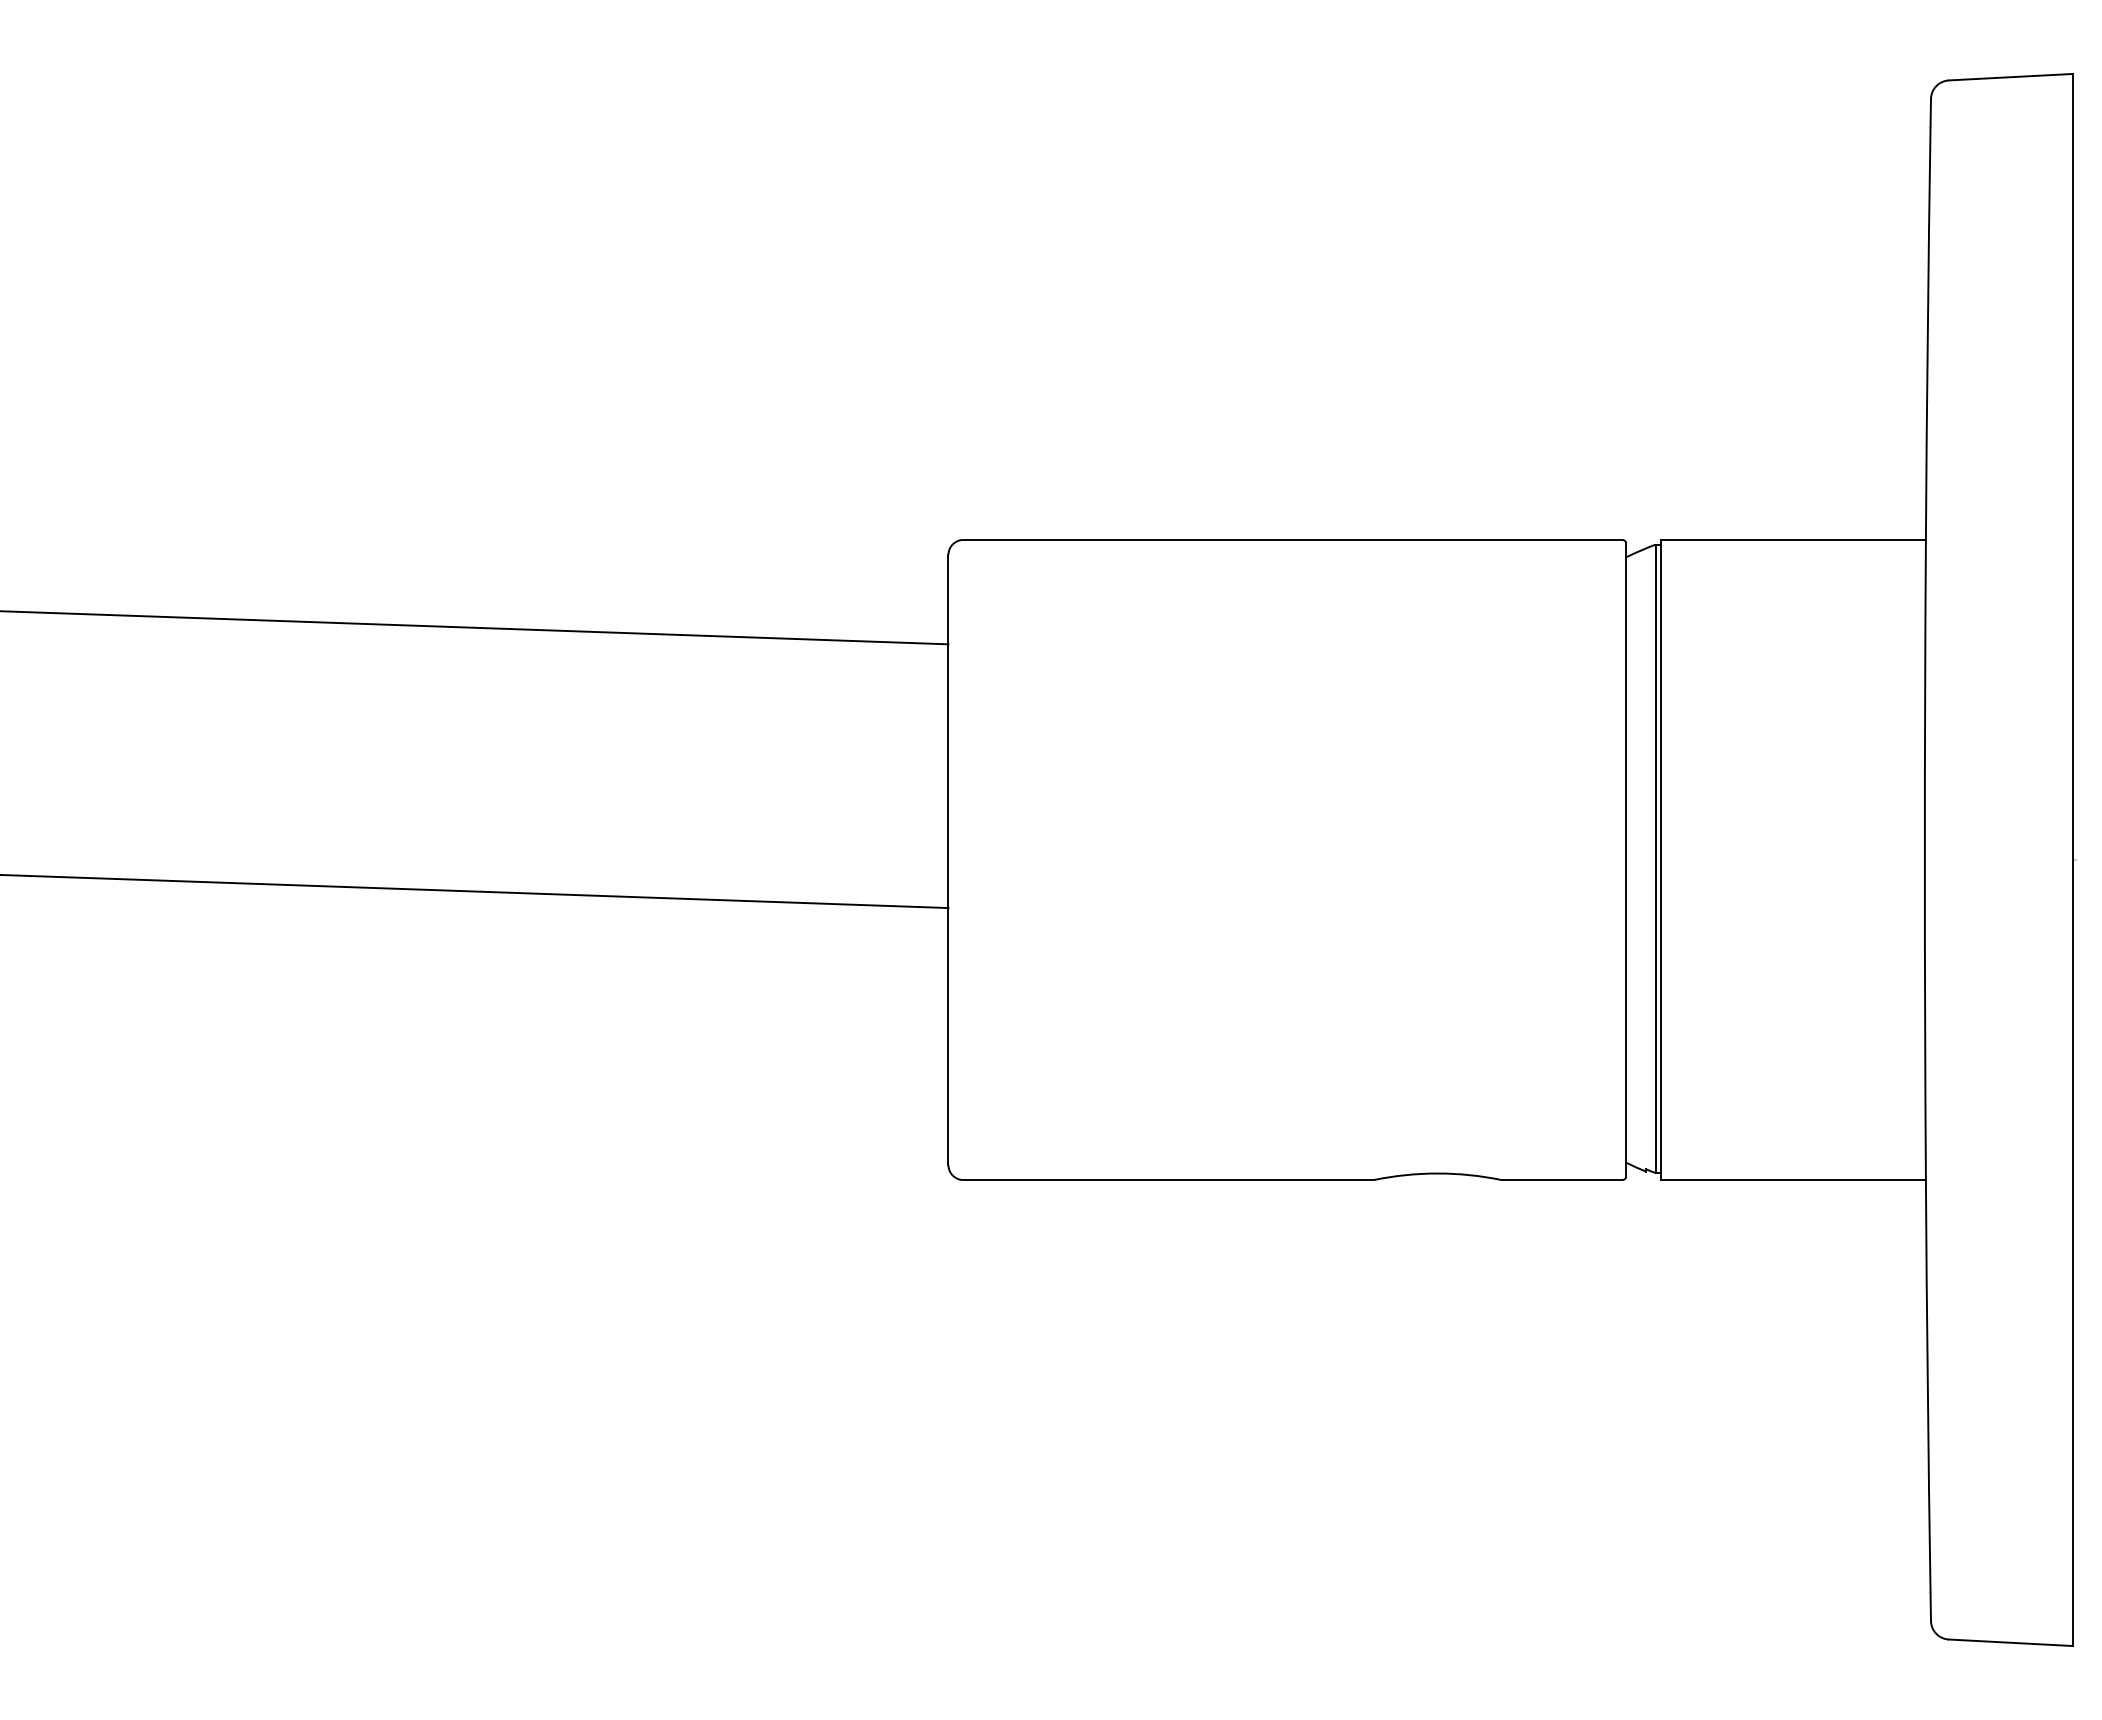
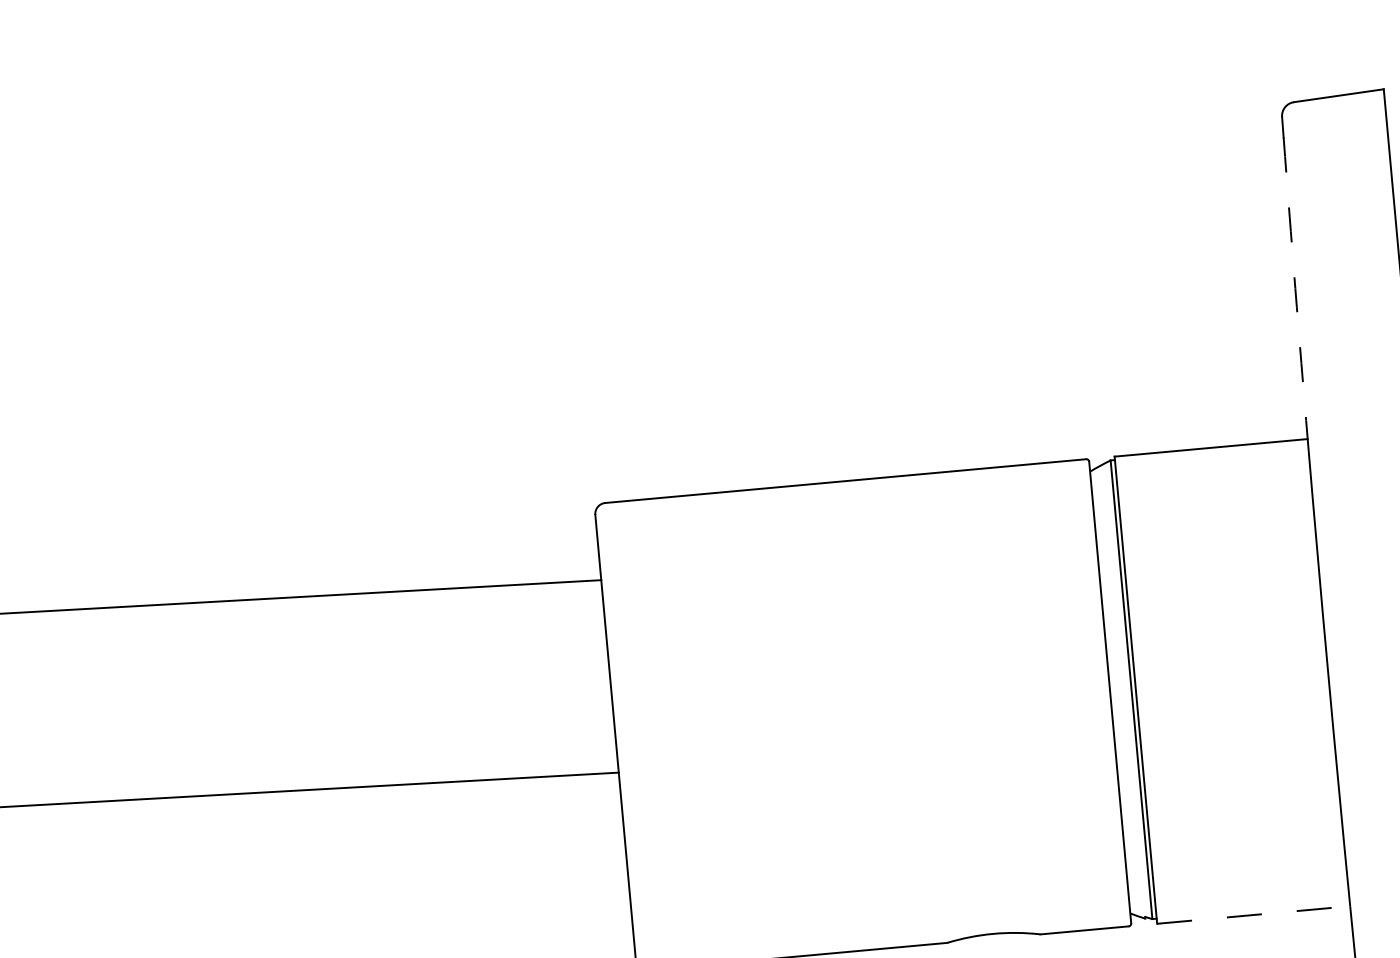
arc: (1927, 333) -> (1295, 288), solid -> dashed
line: (1794, 1180) -> (1254, 915), solid -> dashed

